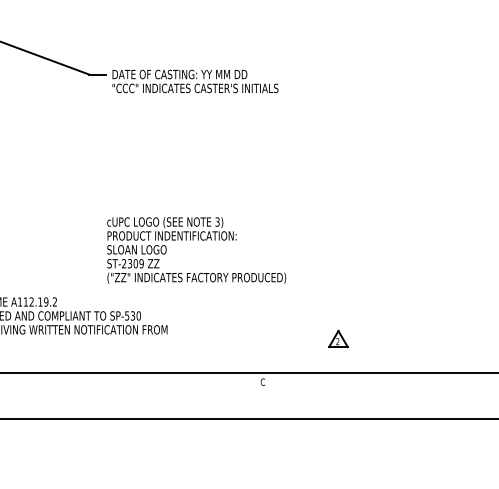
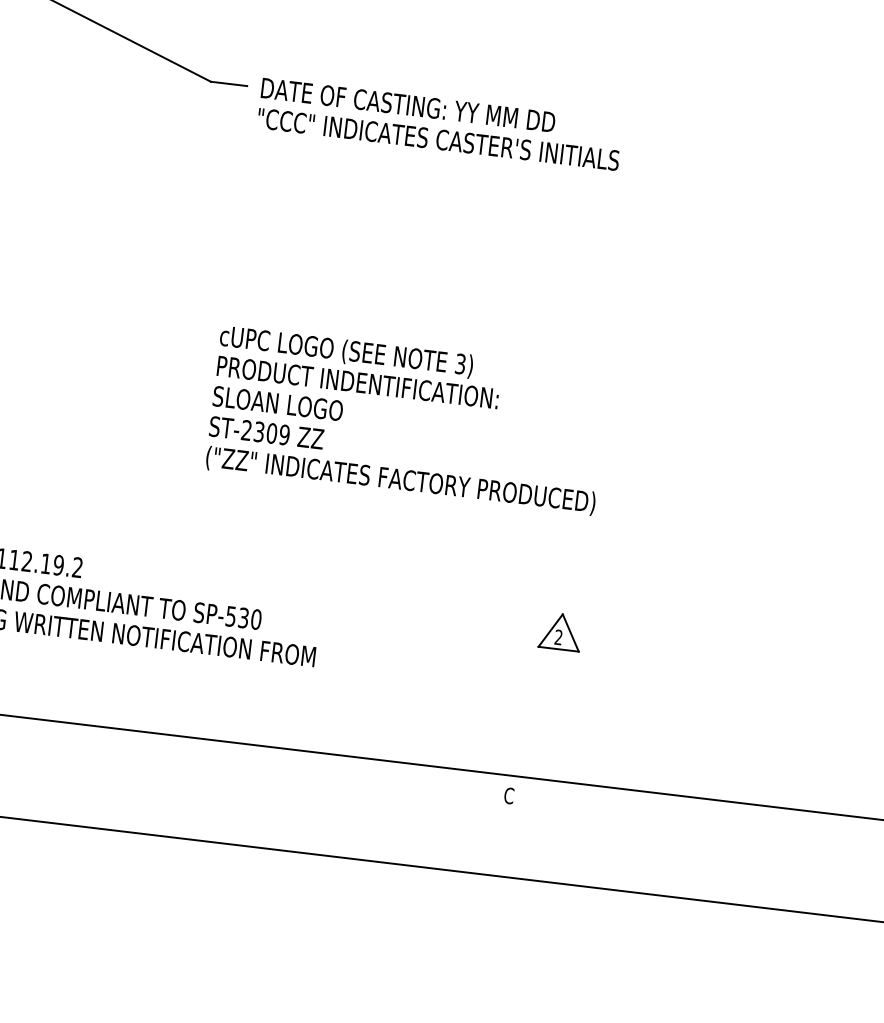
text: (196, 250) -> (407, 420), moved
part: (338, 338) -> (560, 630), moved

